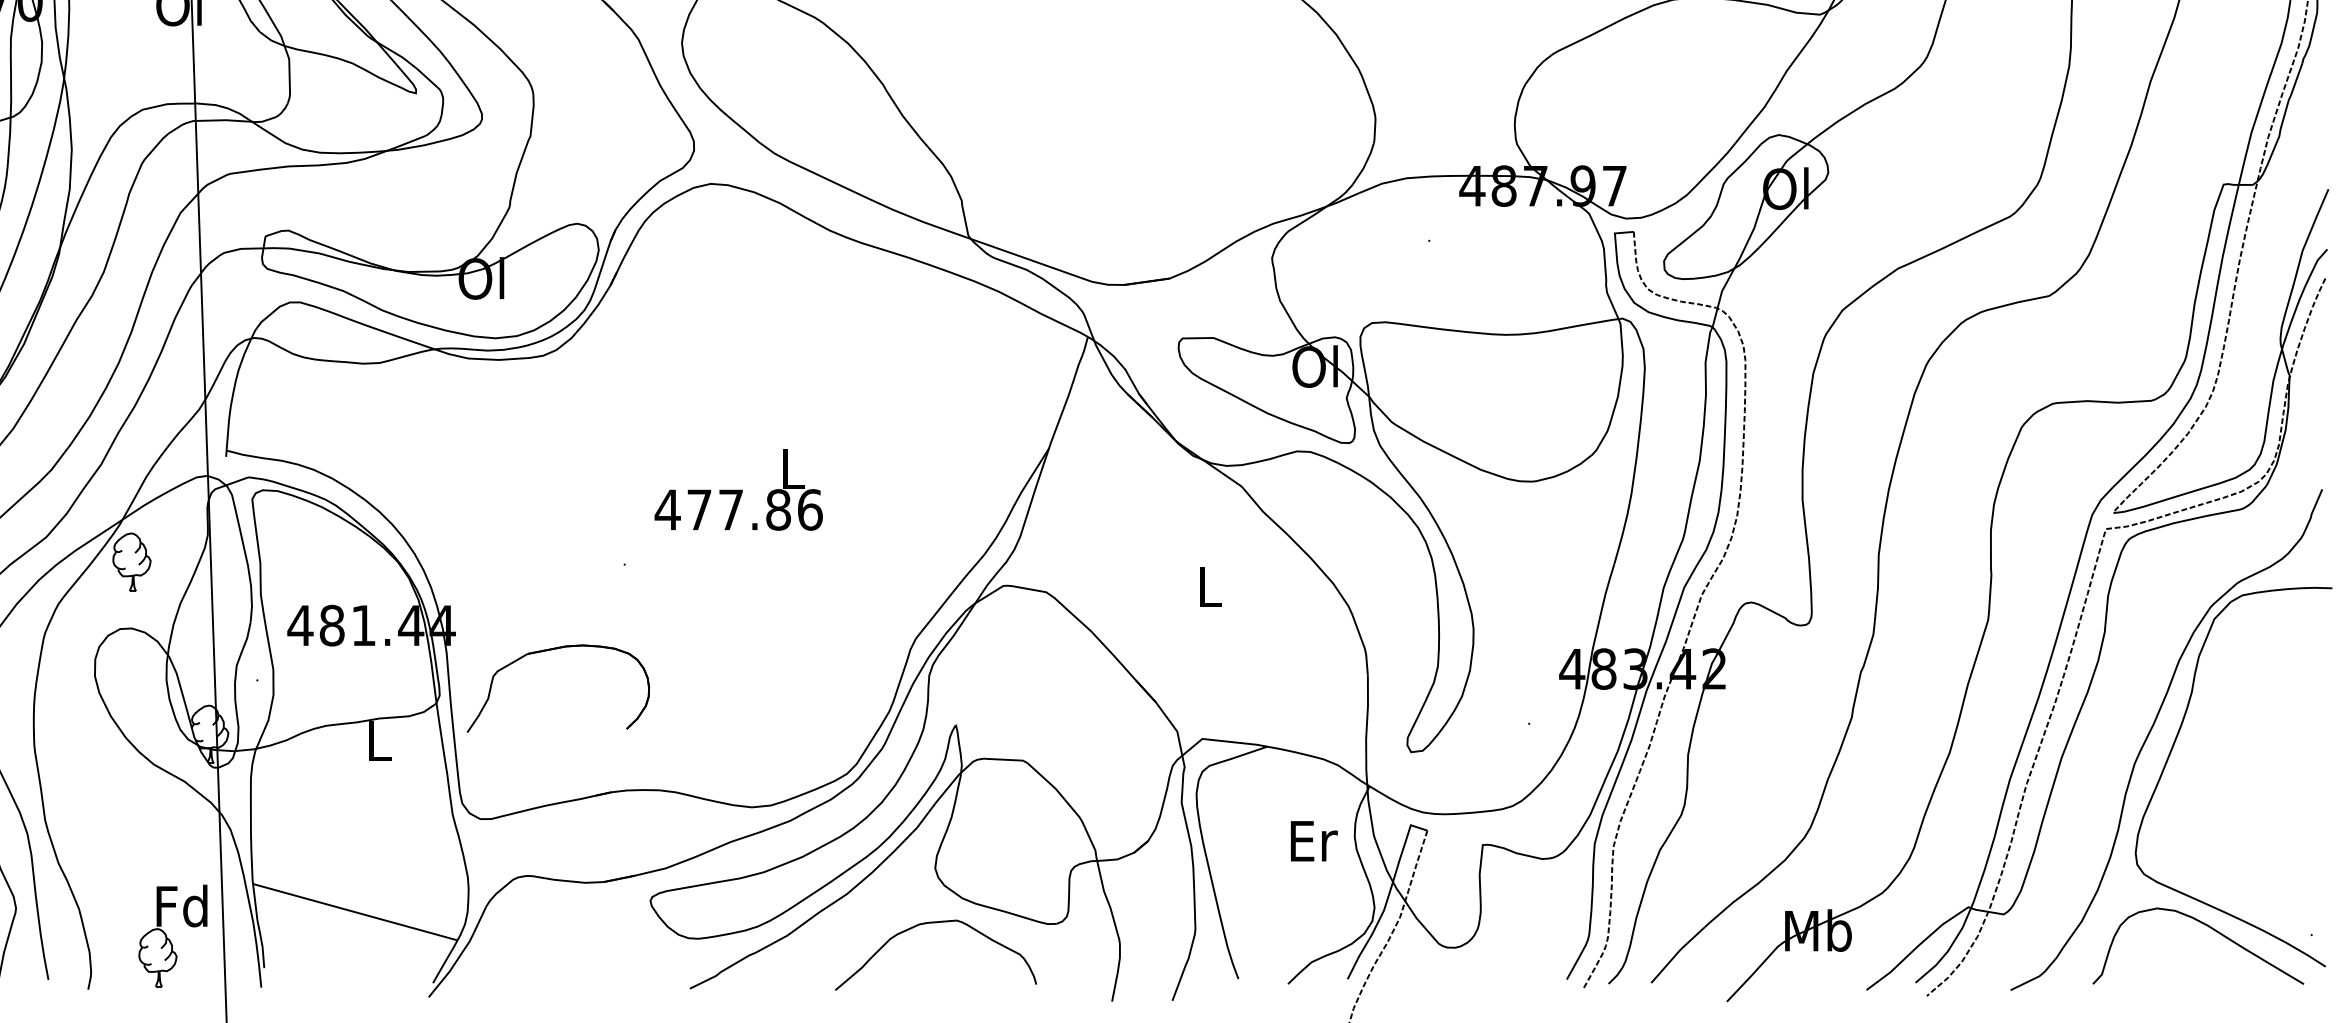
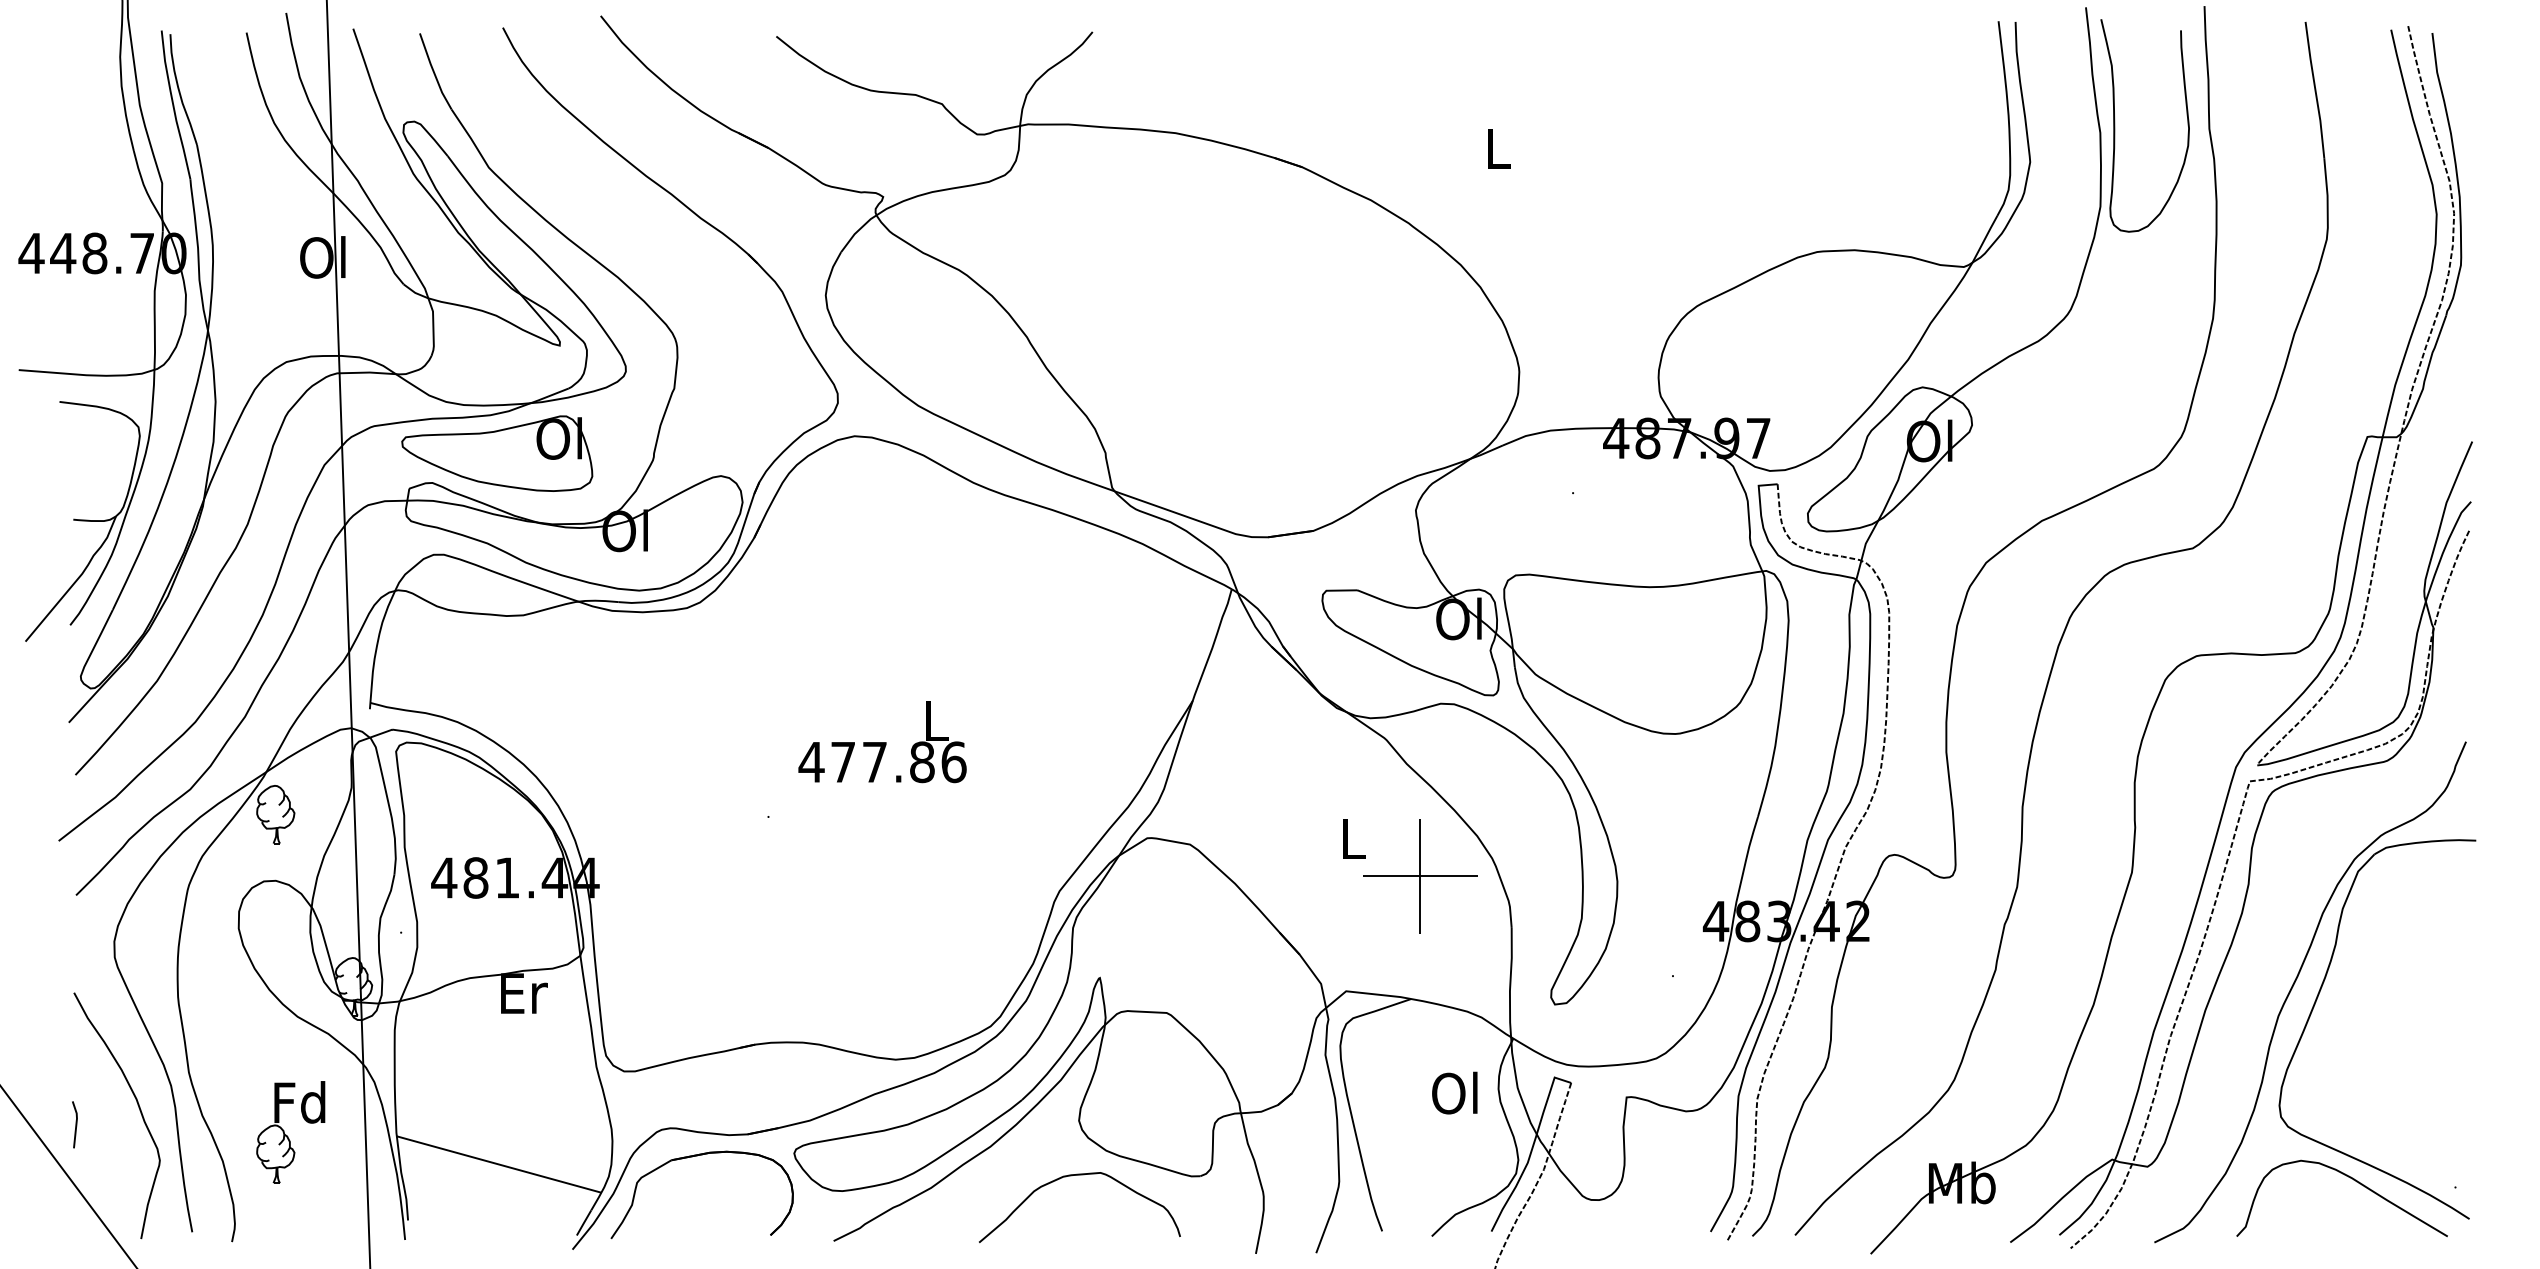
part: (353, 201) -> (497, 453), added
part: (1276, 624) -> (1420, 876), added
part: (548, 651) -> (692, 1157), moved
text: (380, 741) -> (524, 993), L -> Er
text: (1312, 840) -> (1456, 1092), Er -> Ol
part: (172, 936) -> (290, 1132), moved

